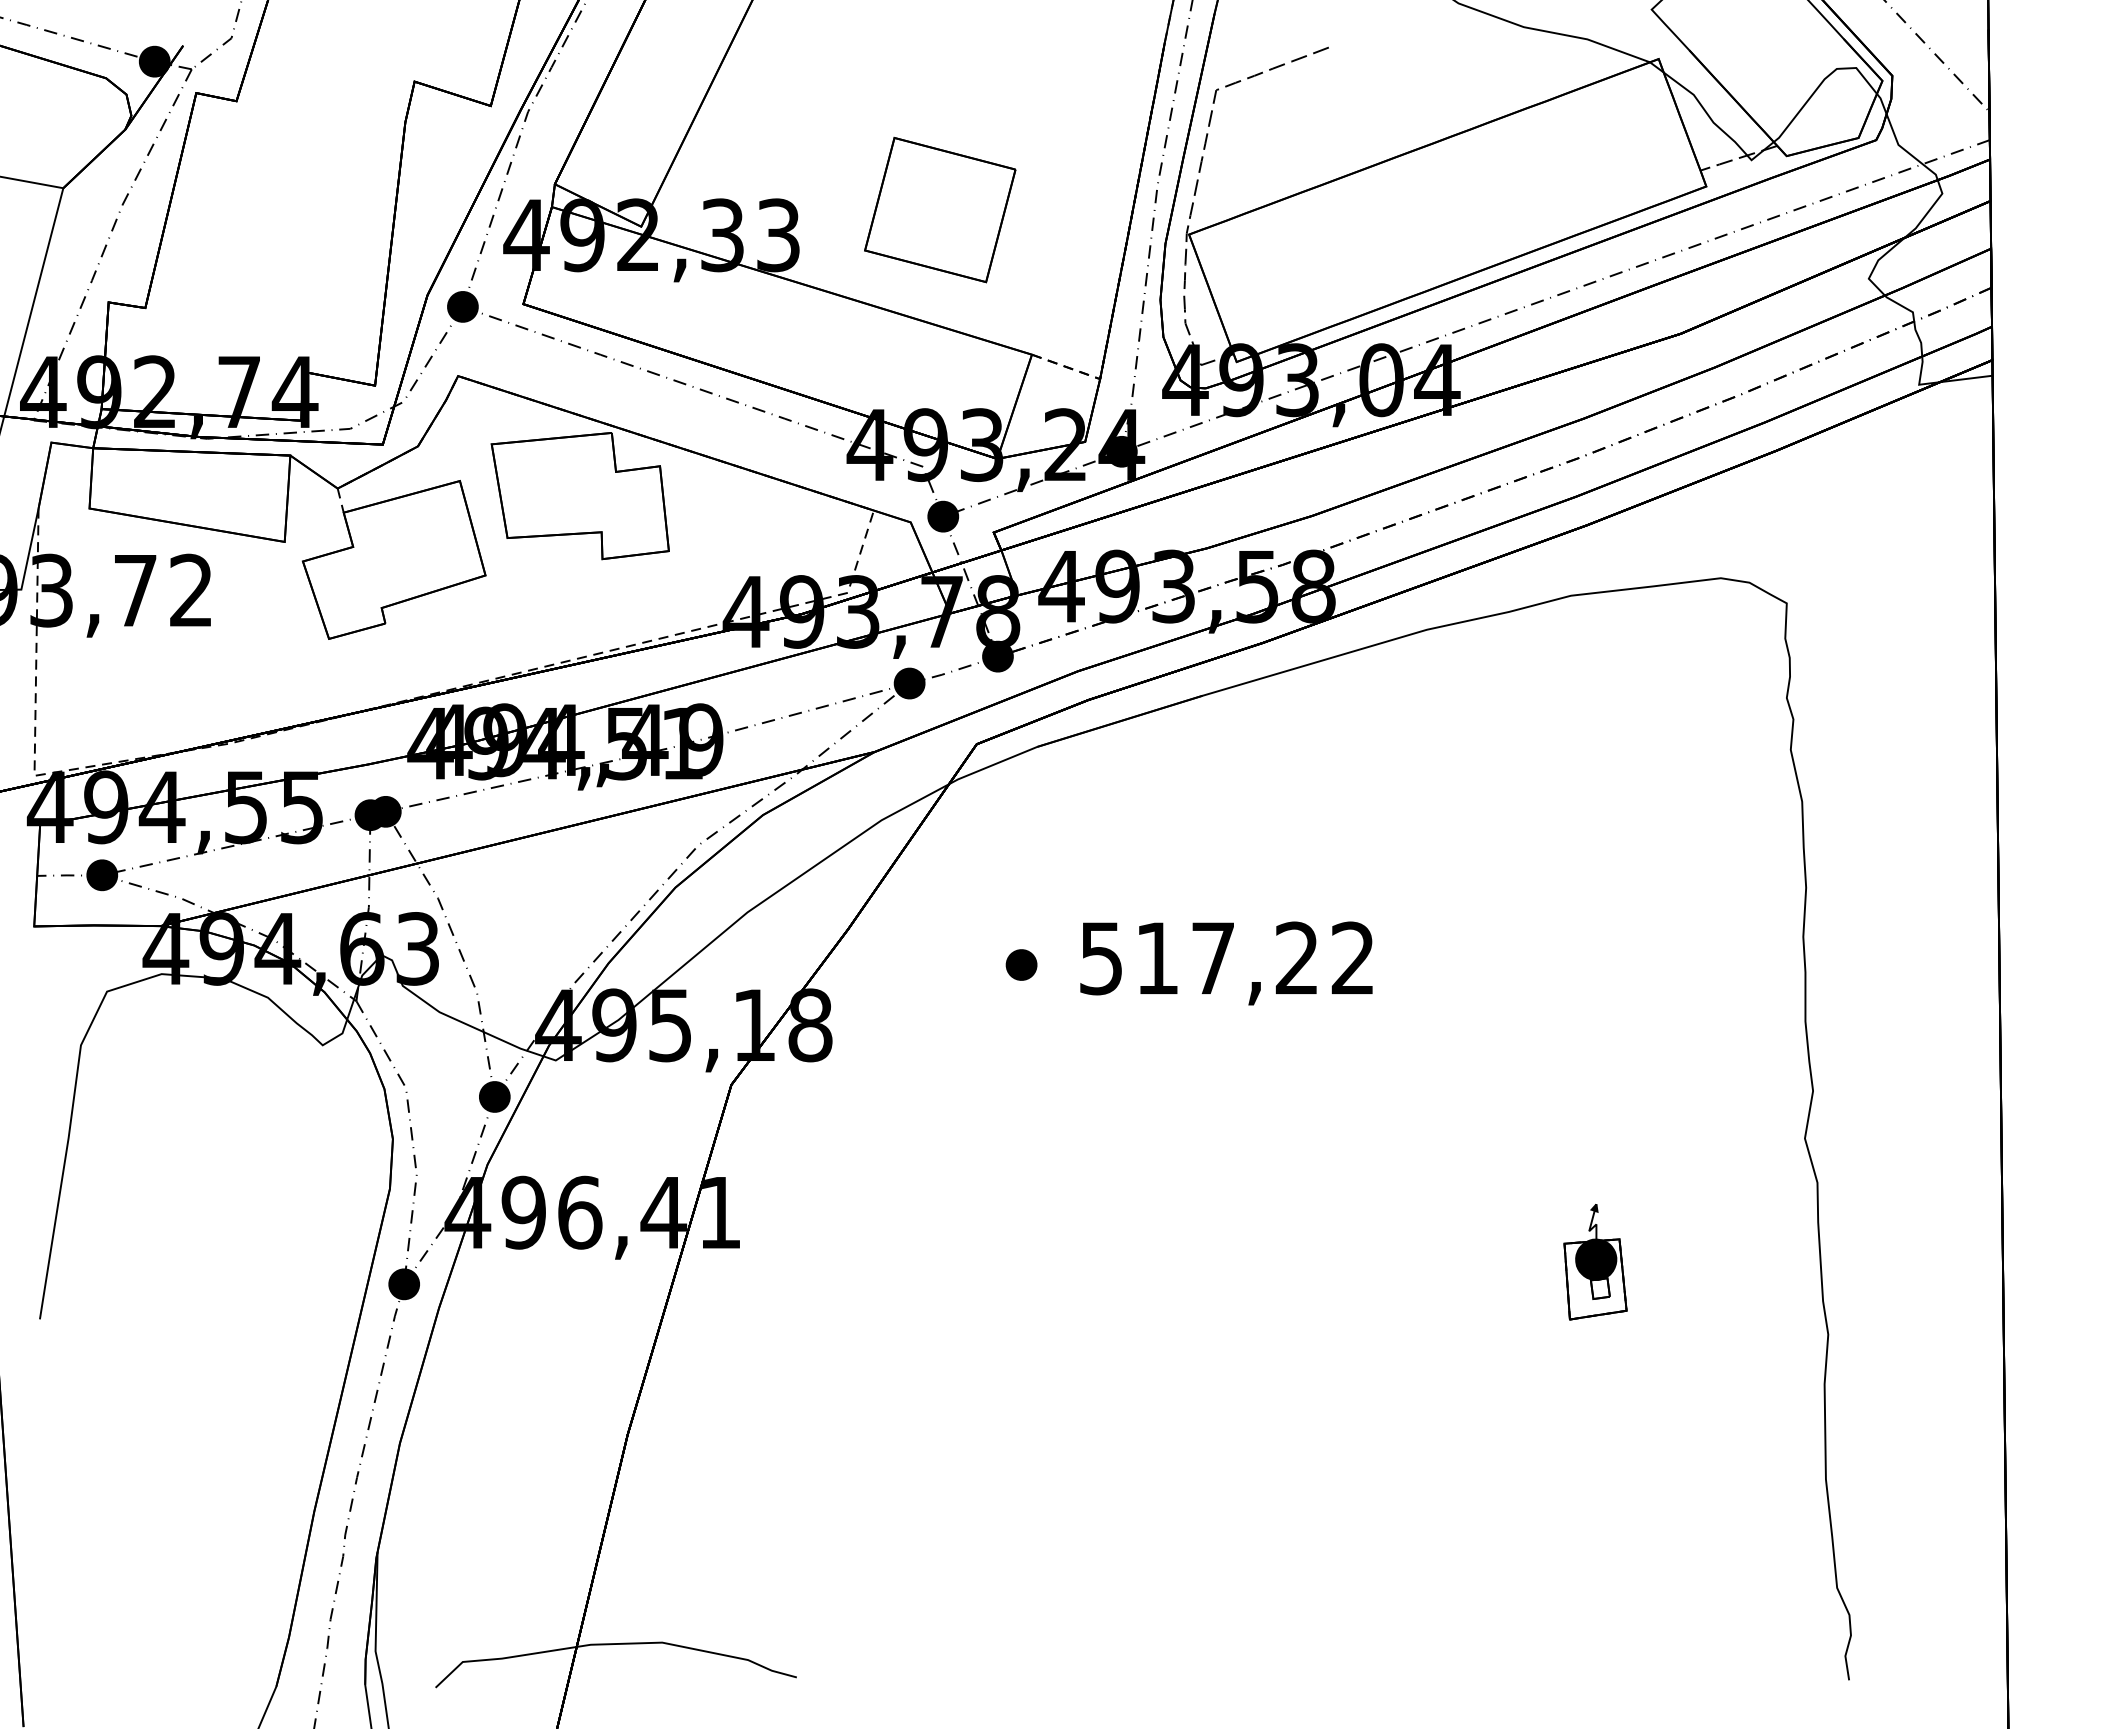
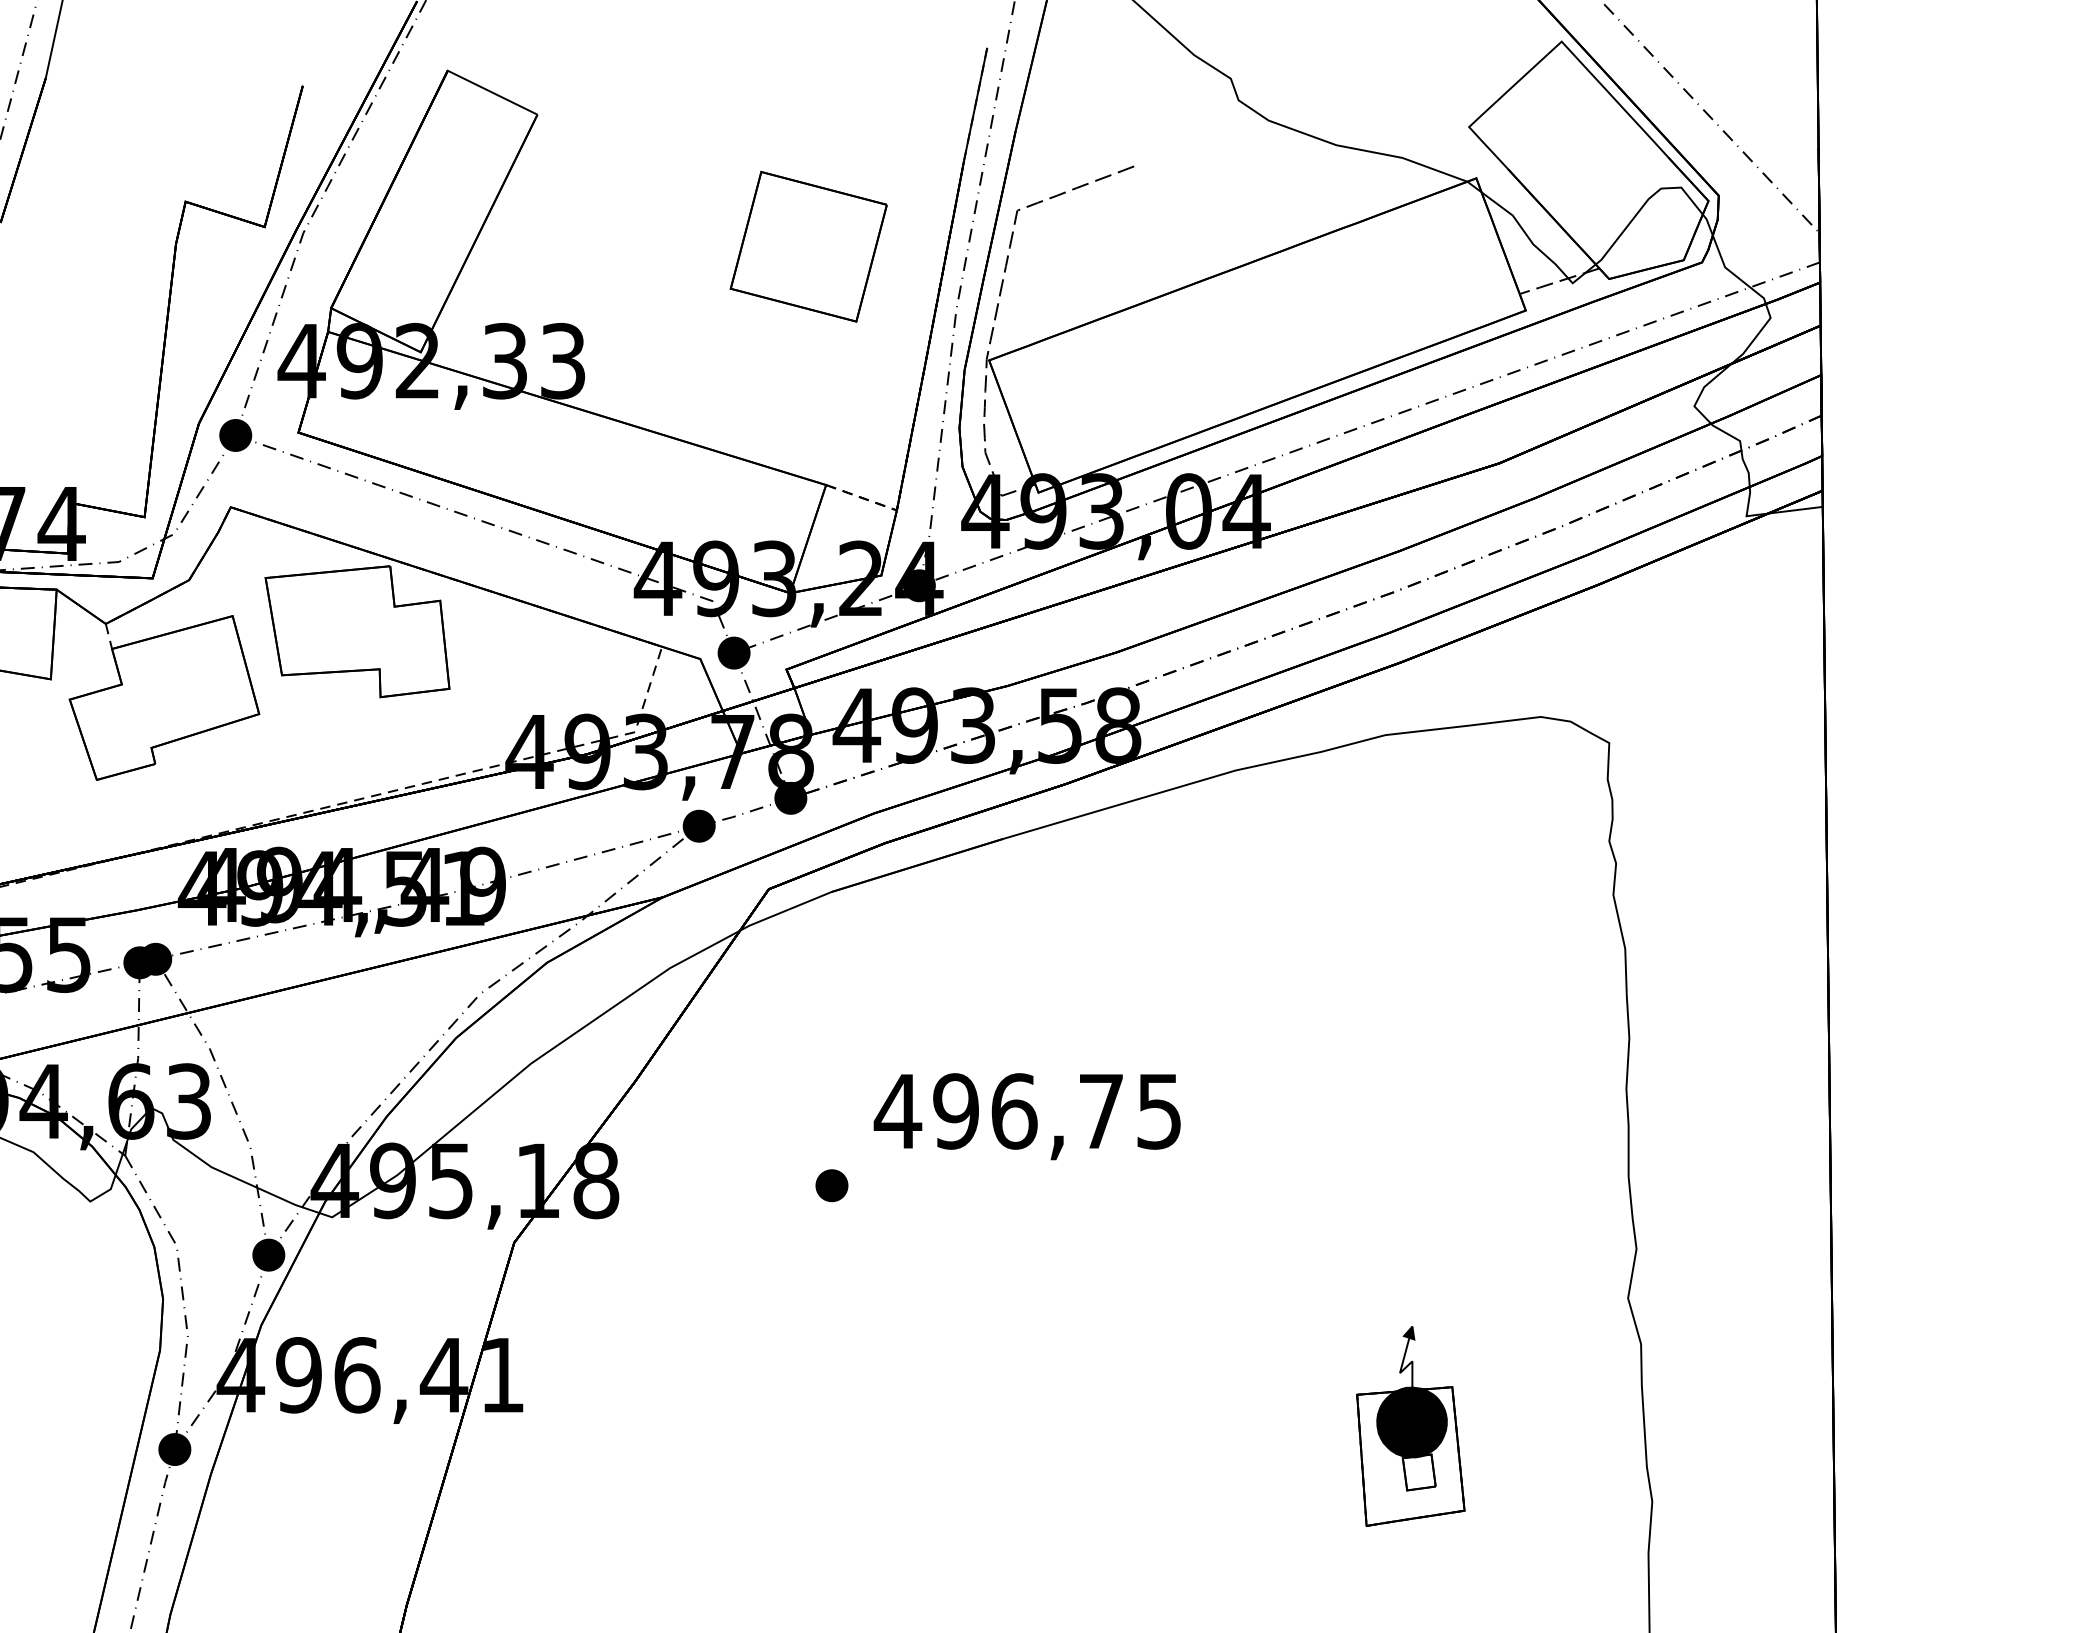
part: (940, 209) -> (809, 246), moved
text: (1225, 958) -> (1026, 1111), 517,22 -> 496,75
part: (1021, 964) -> (831, 1185), moved
part: (1595, 1261) -> (1410, 1425), size x1.67

